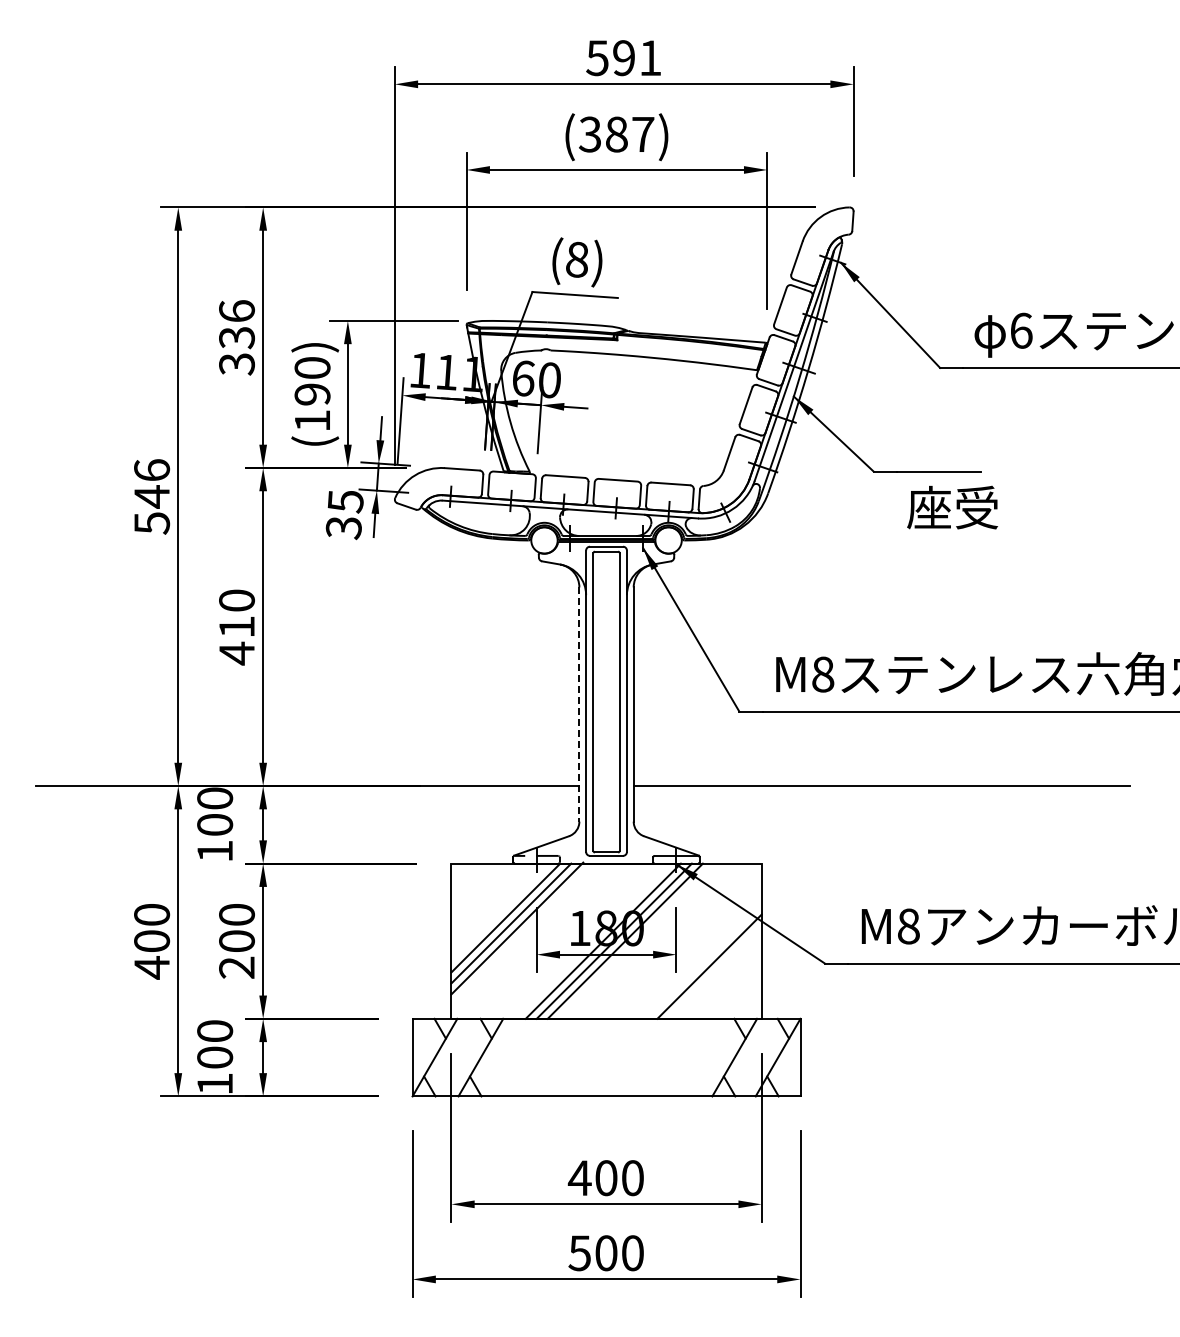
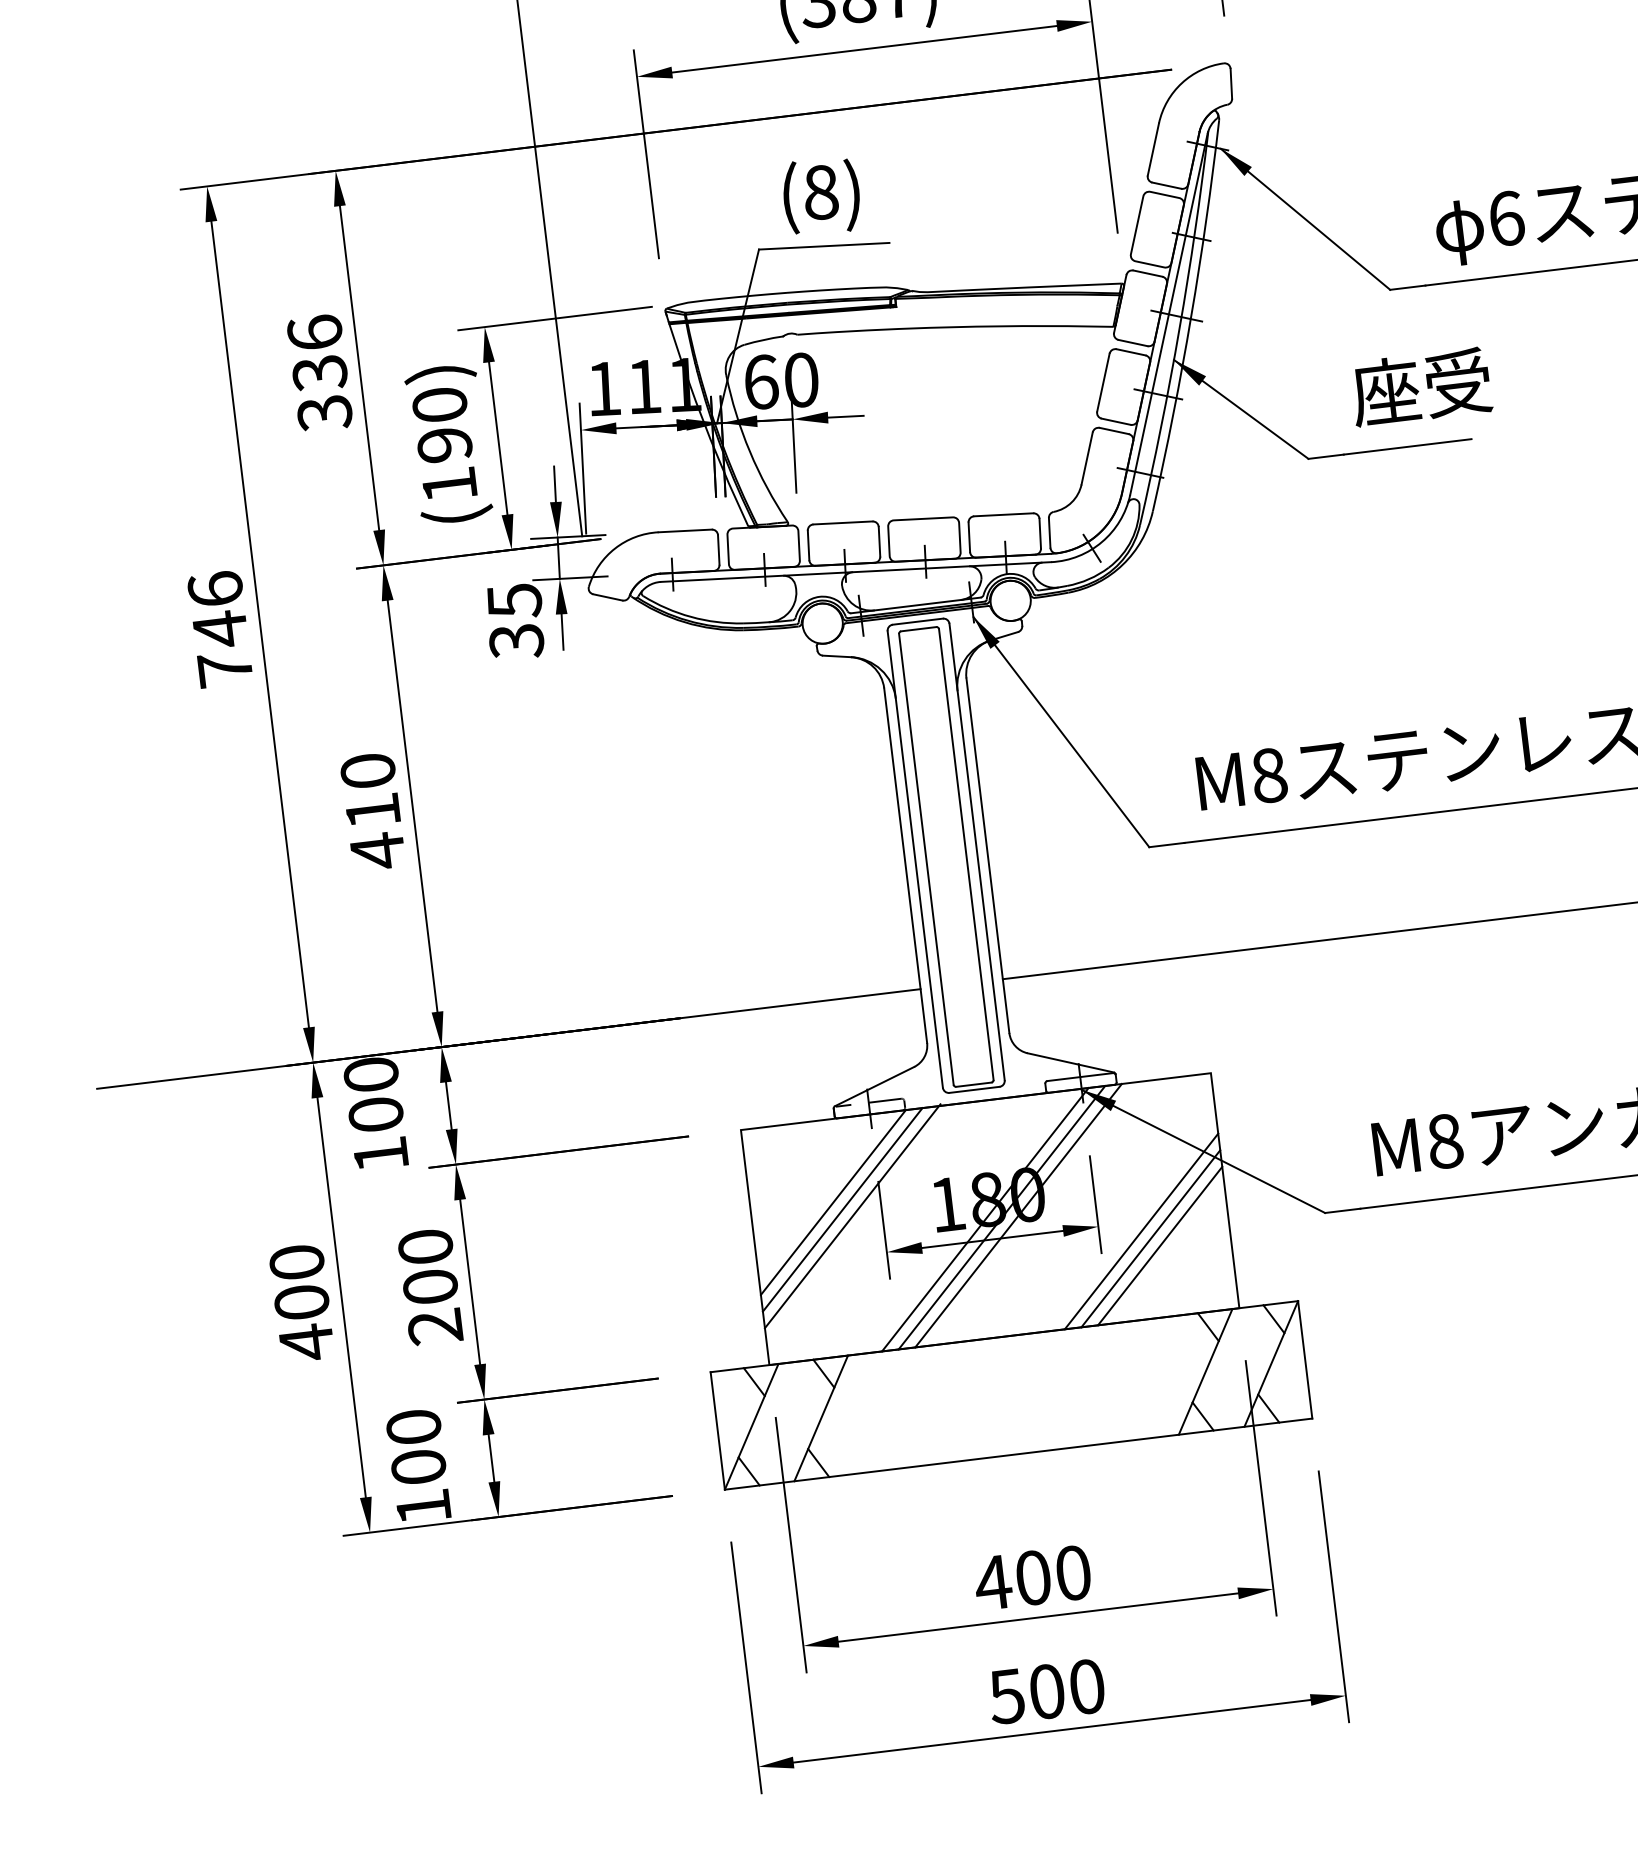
text: (952, 507) -> (1421, 386), moved
text: (152, 523) -> (226, 669), 546 -> 746
line: (579, 705) -> (905, 867), dashed -> solid
line: (703, 960) -> (1140, 1230), added
line: (714, 971) -> (1159, 1245), added

